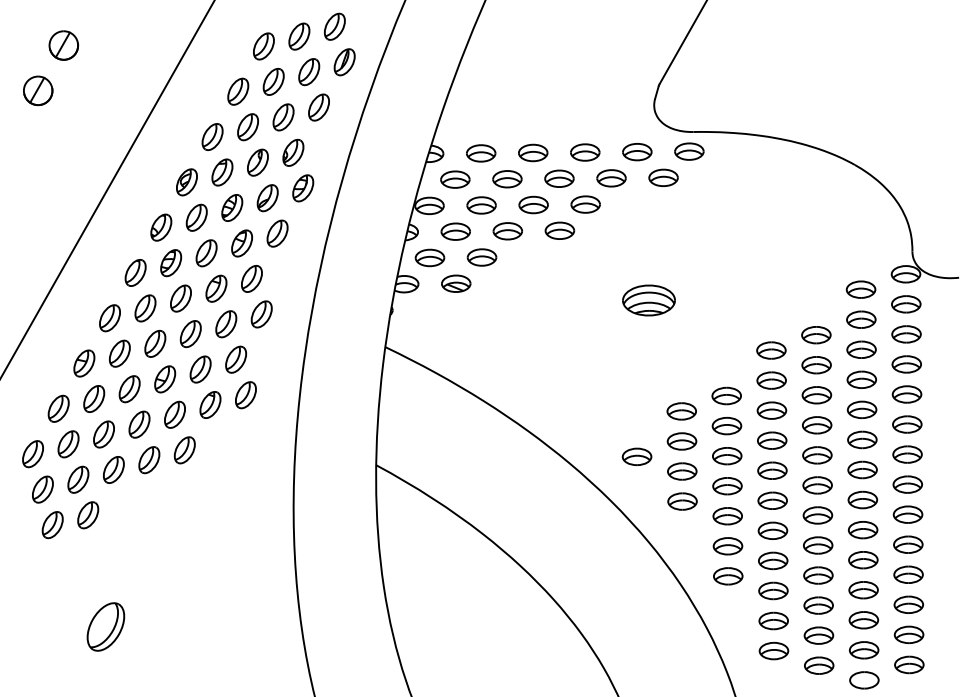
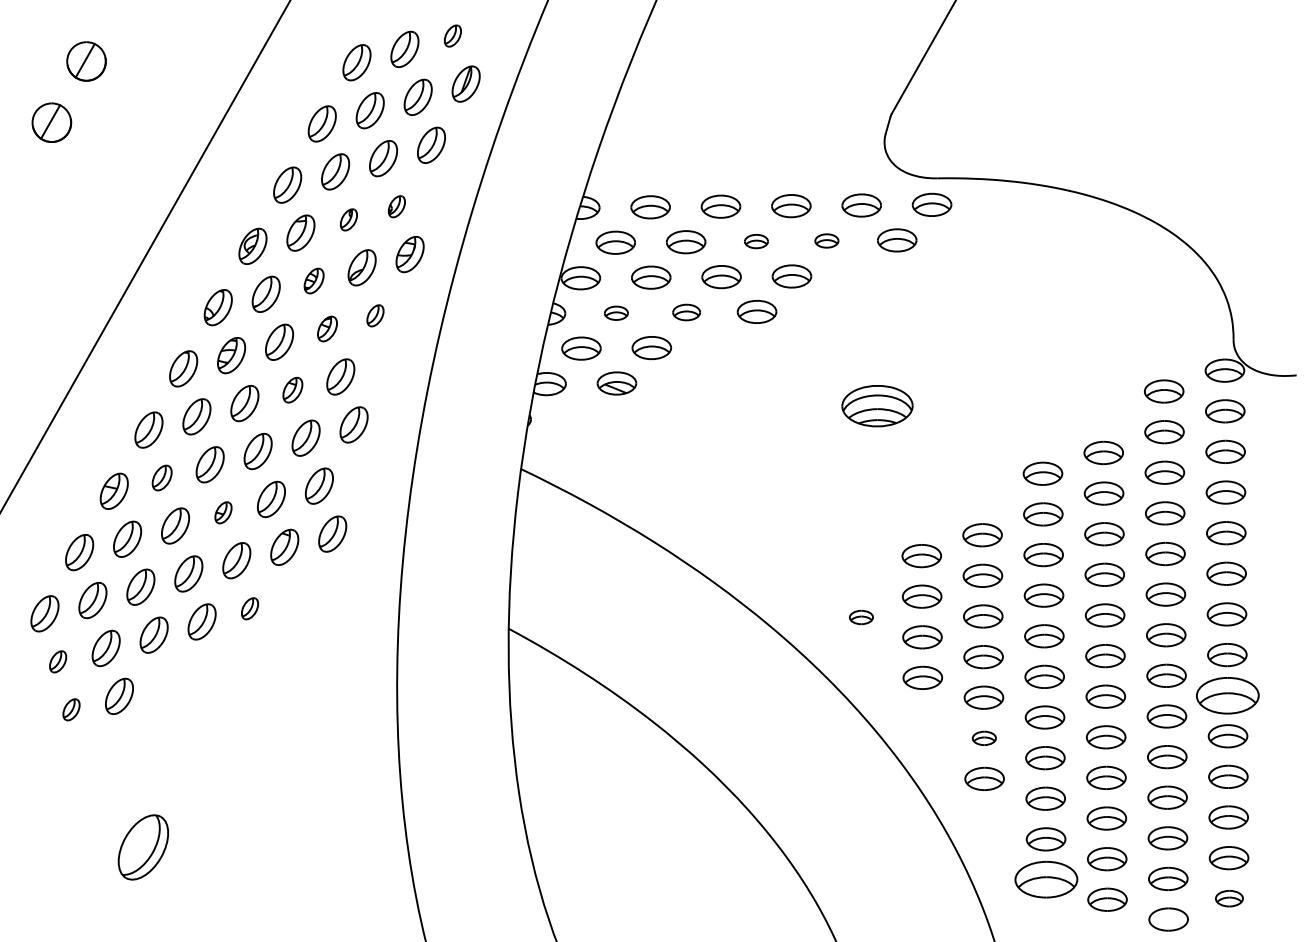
part: (334, 26) -> (452, 35), size x0.6
part: (293, 152) -> (396, 206), size x0.6
part: (257, 162) -> (348, 219), size x0.6
part: (611, 177) -> (826, 240), size x0.6
part: (559, 178) -> (756, 241), size x0.6
part: (231, 207) -> (313, 280), size x0.7
part: (455, 231) -> (616, 313), size x0.6
part: (507, 231) -> (686, 312), size x0.7
part: (277, 233) -> (375, 315), size x0.6
part: (242, 243) -> (327, 328), size x0.7
part: (216, 288) -> (292, 389), size x0.7
part: (119, 353) -> (161, 477), size x0.7
part: (165, 379) -> (223, 512), size x0.6
part: (184, 450) -> (249, 608), size x0.6
part: (637, 456) -> (861, 617), size x0.6
part: (42, 489) -> (57, 661), size x0.6
part: (907, 514) -> (1227, 695), size x1.6
part: (52, 524) -> (71, 709), size x0.6
part: (728, 546) -> (984, 738), size x0.6
part: (774, 651) -> (1046, 880), size x1.6
part: (909, 664) -> (1229, 898), size x0.7

